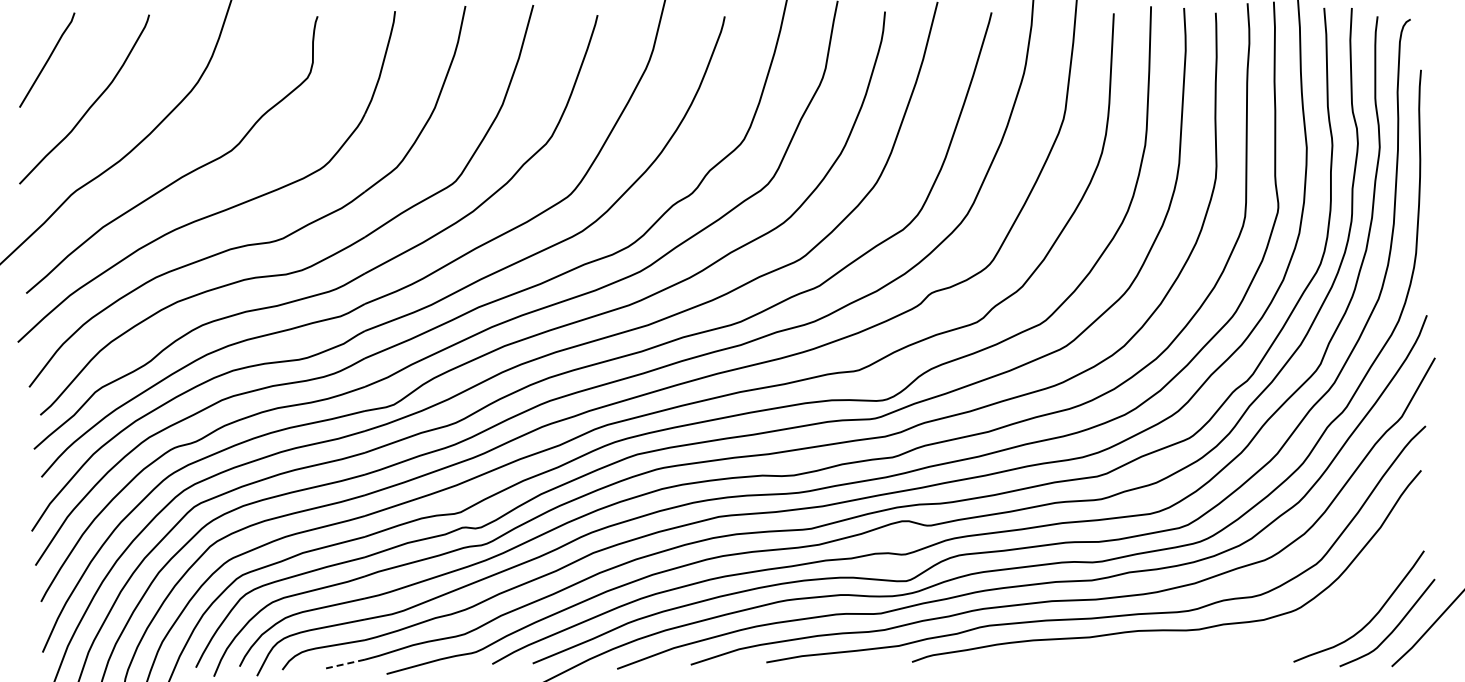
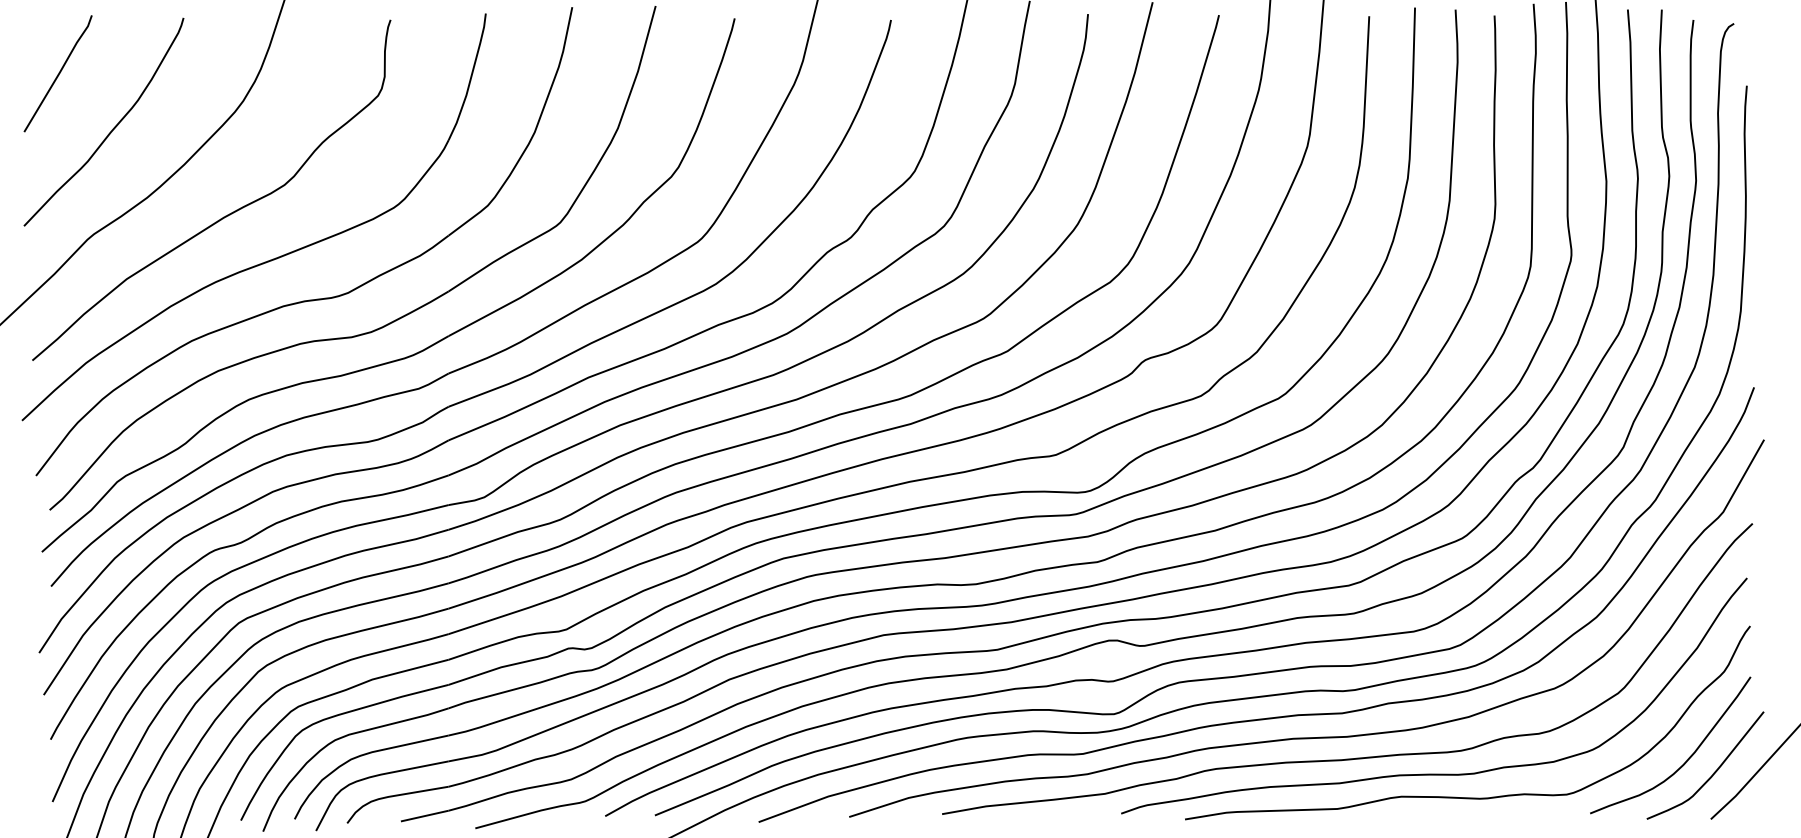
curve: (1194, 648) -> (1468, 796), added
line: (345, 664) -> (424, 816), dashed -> solid

